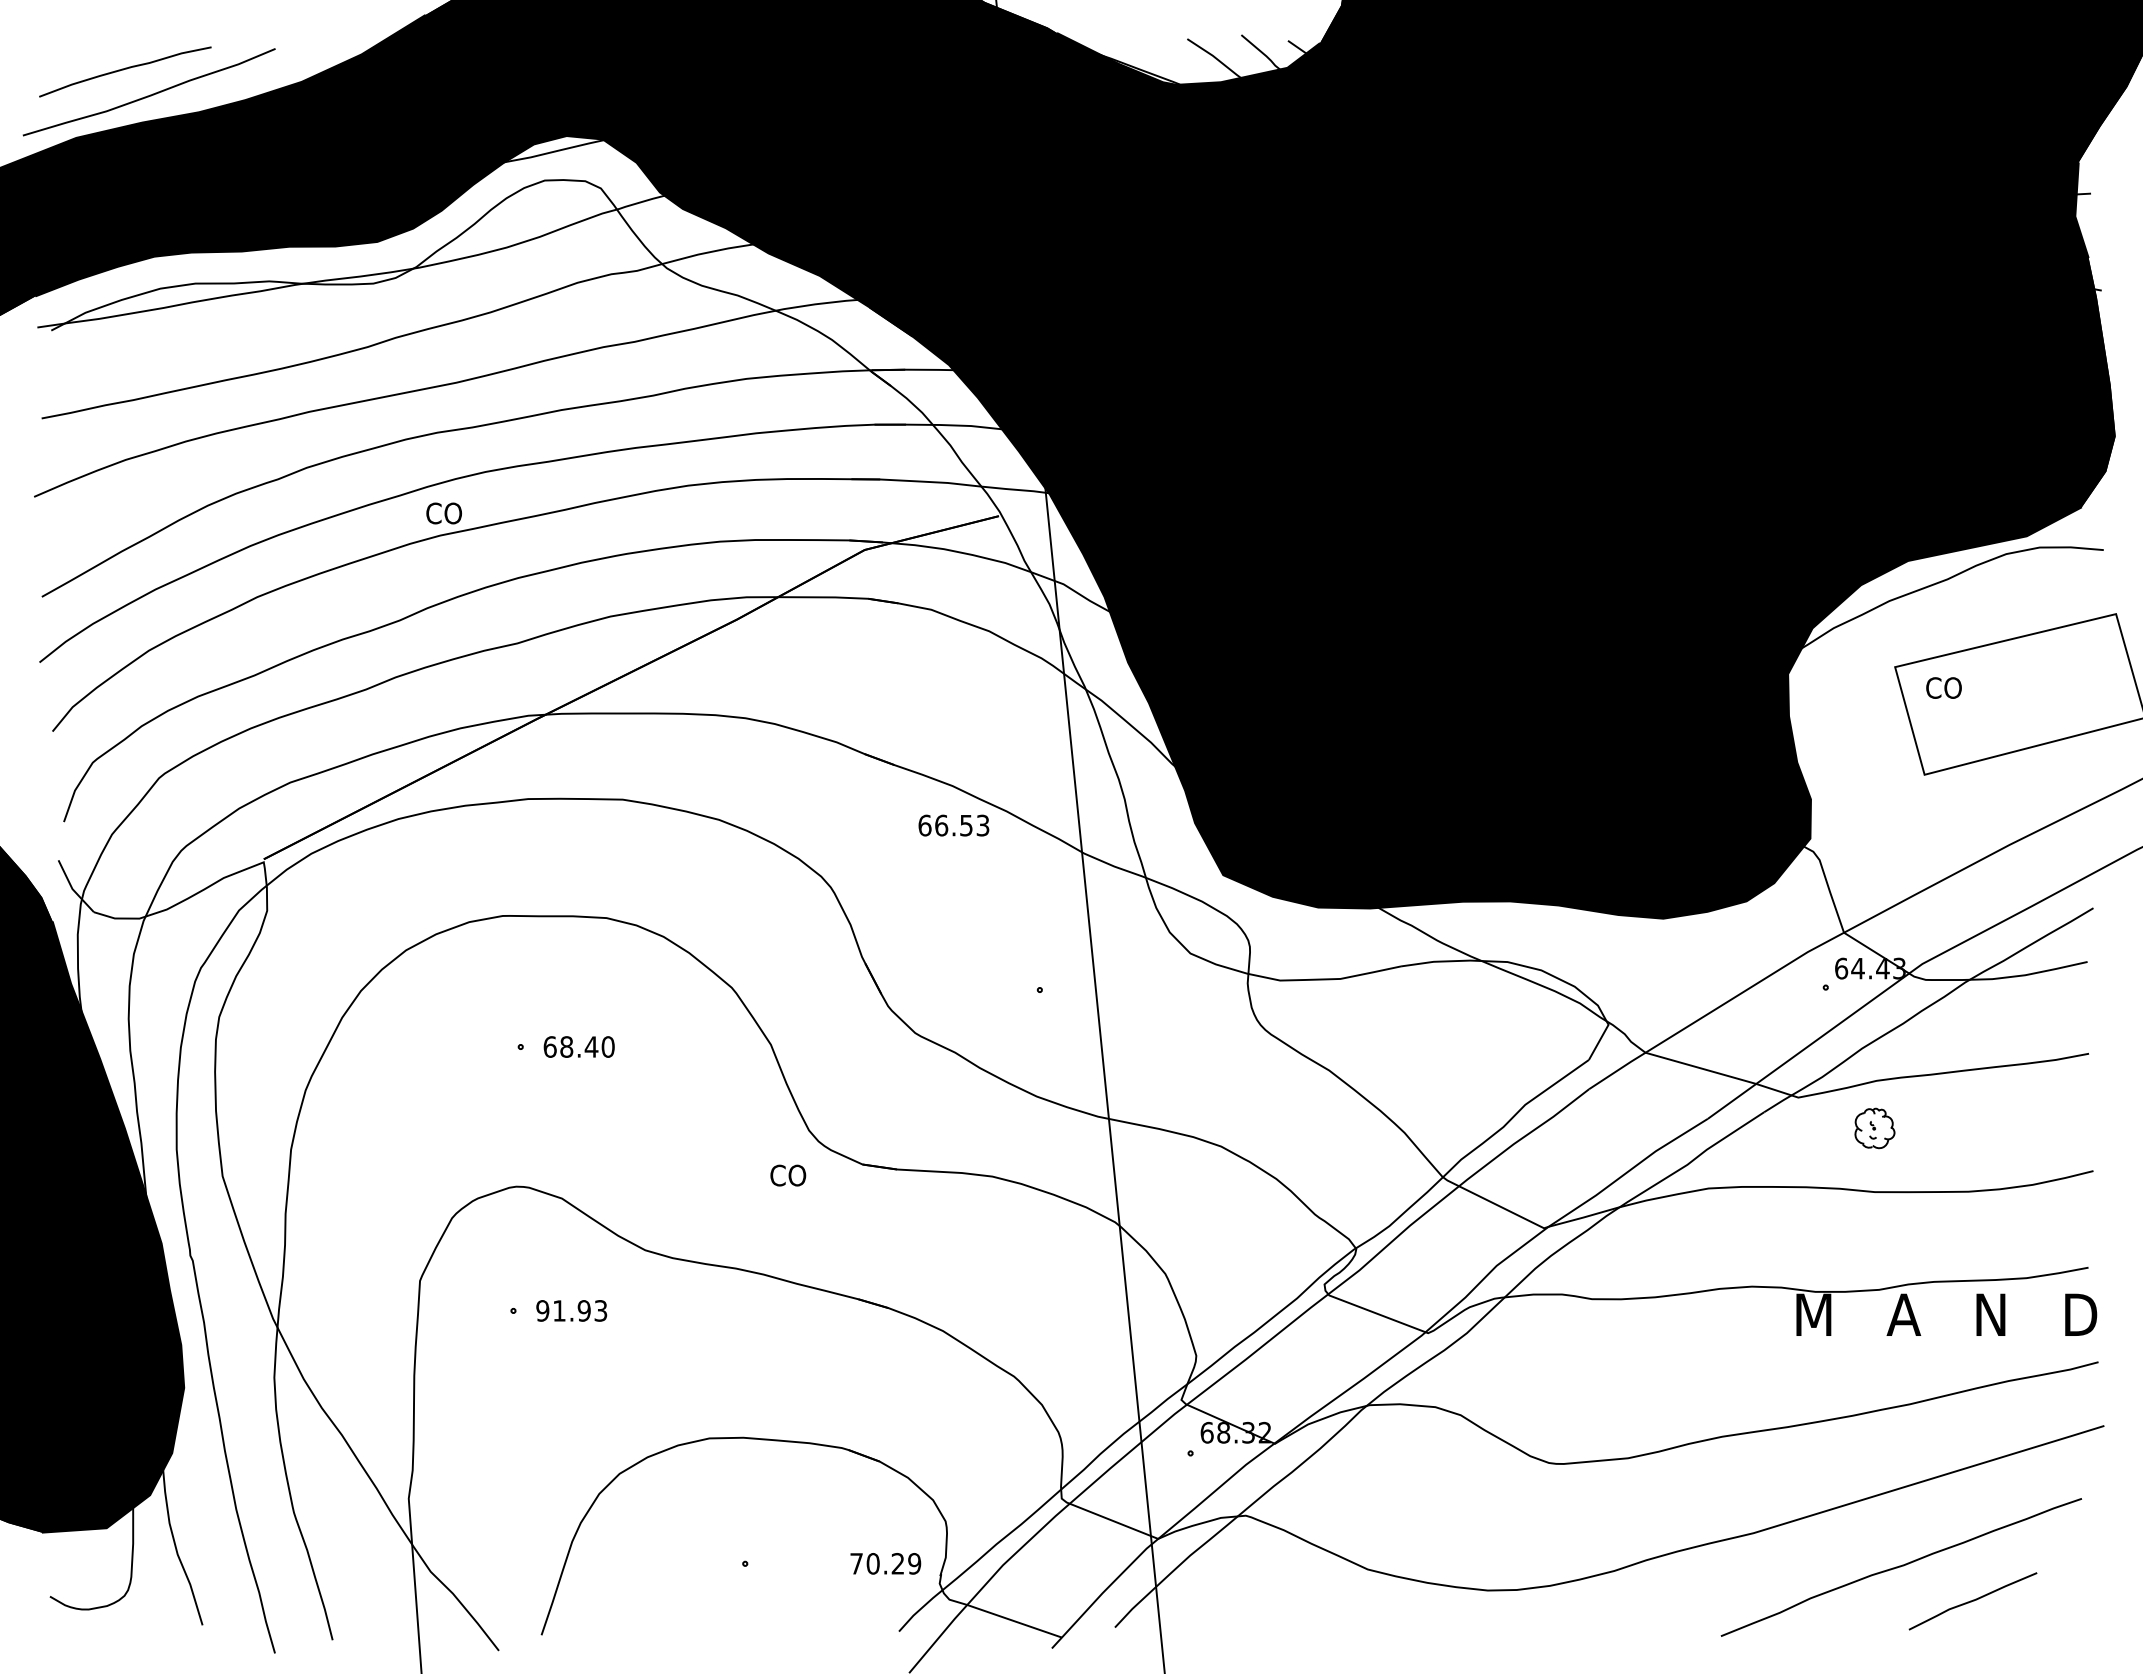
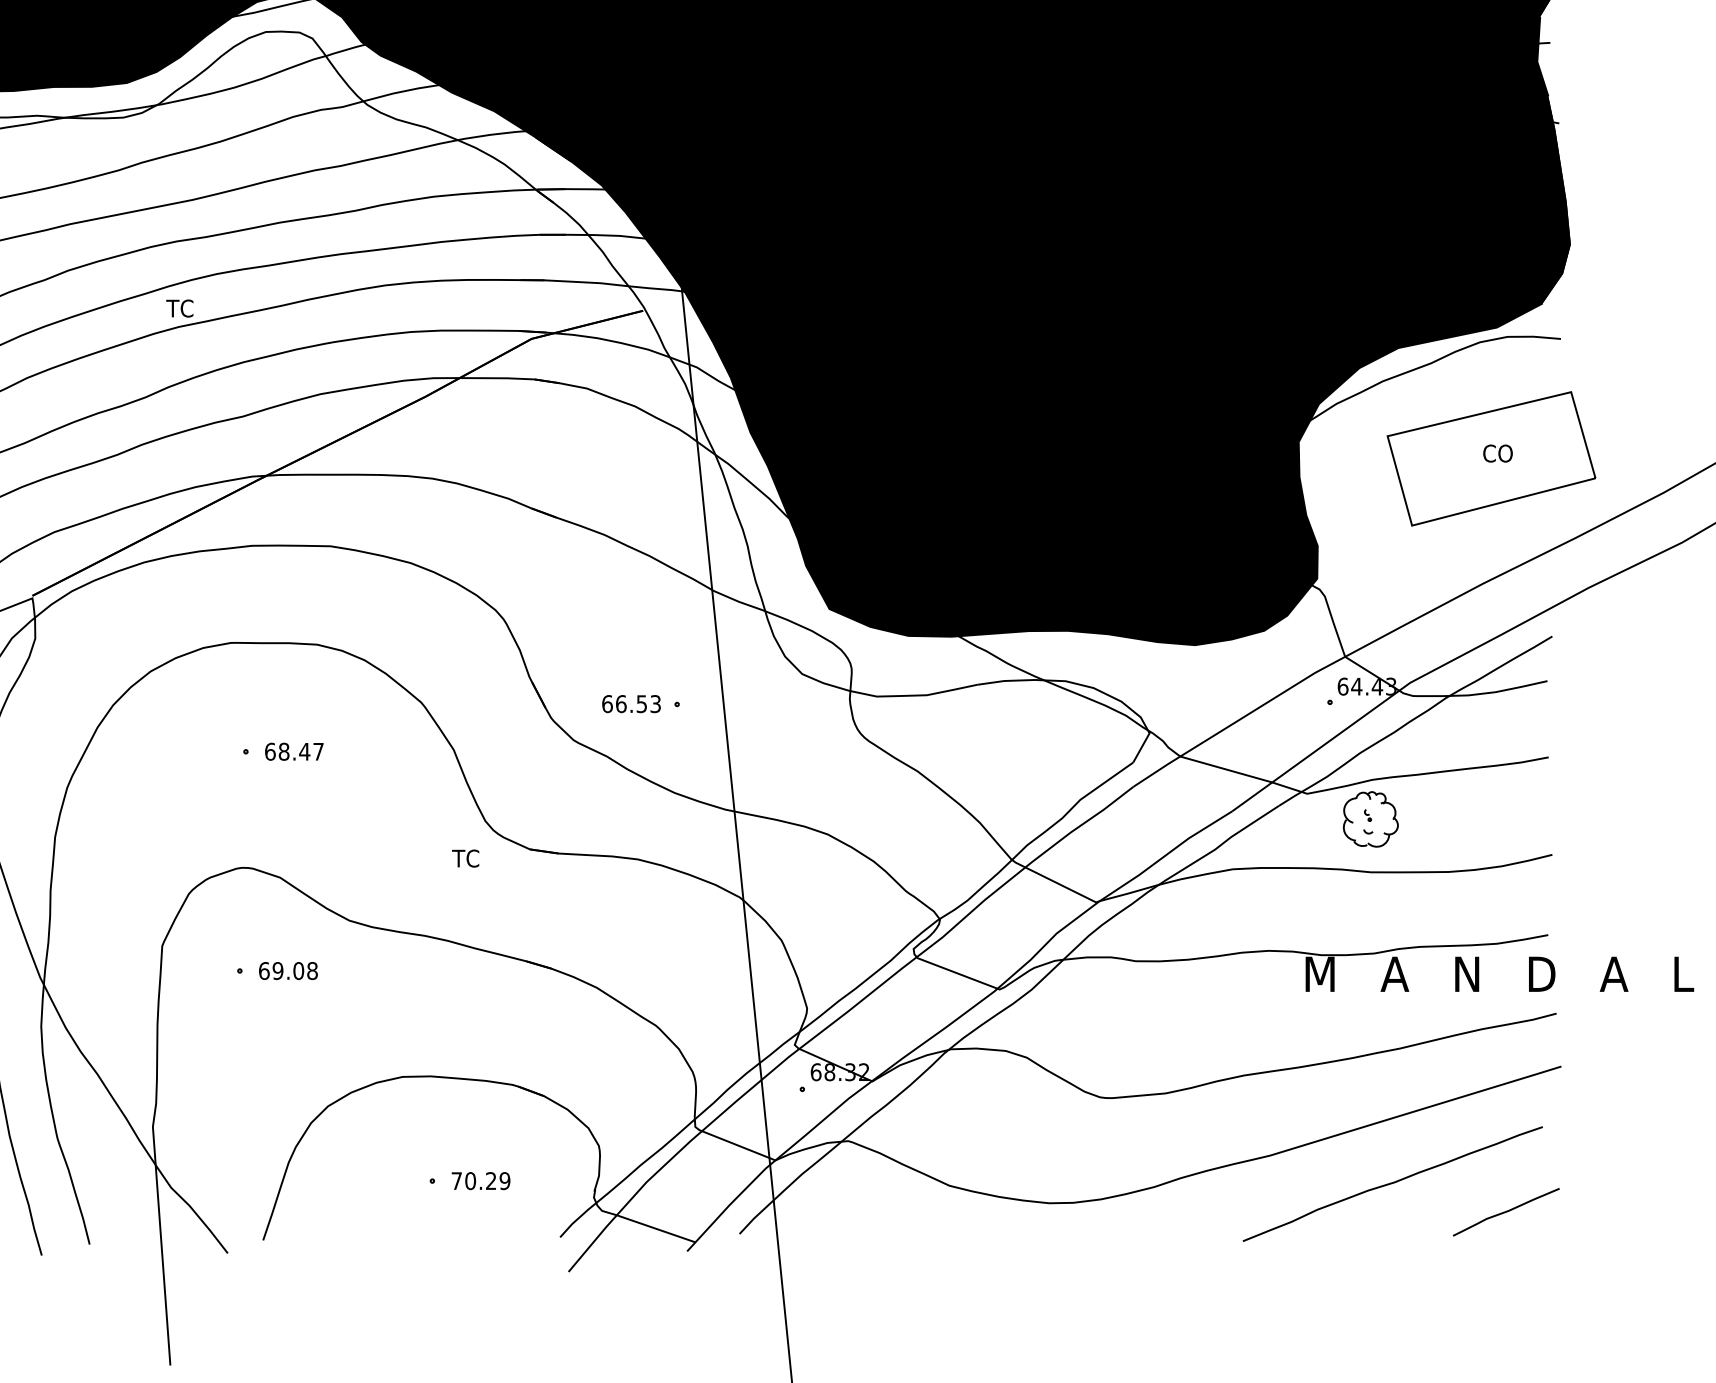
text: (443, 513) -> (181, 308), CO -> TC
text: (1943, 687) -> (1497, 453), moved
text: (953, 825) -> (631, 704), moved
text: (607, 1046) -> (317, 751), 68.40 -> 68.47
part: (1874, 1128) -> (1370, 819), size x1.67
text: (787, 1175) -> (467, 858), CO -> TC
text: (571, 1310) -> (288, 970), 91.93 -> 69.08
text: (885, 1563) -> (480, 1180), moved
curve: (1972, 1601) -> (1505, 1212), moved

